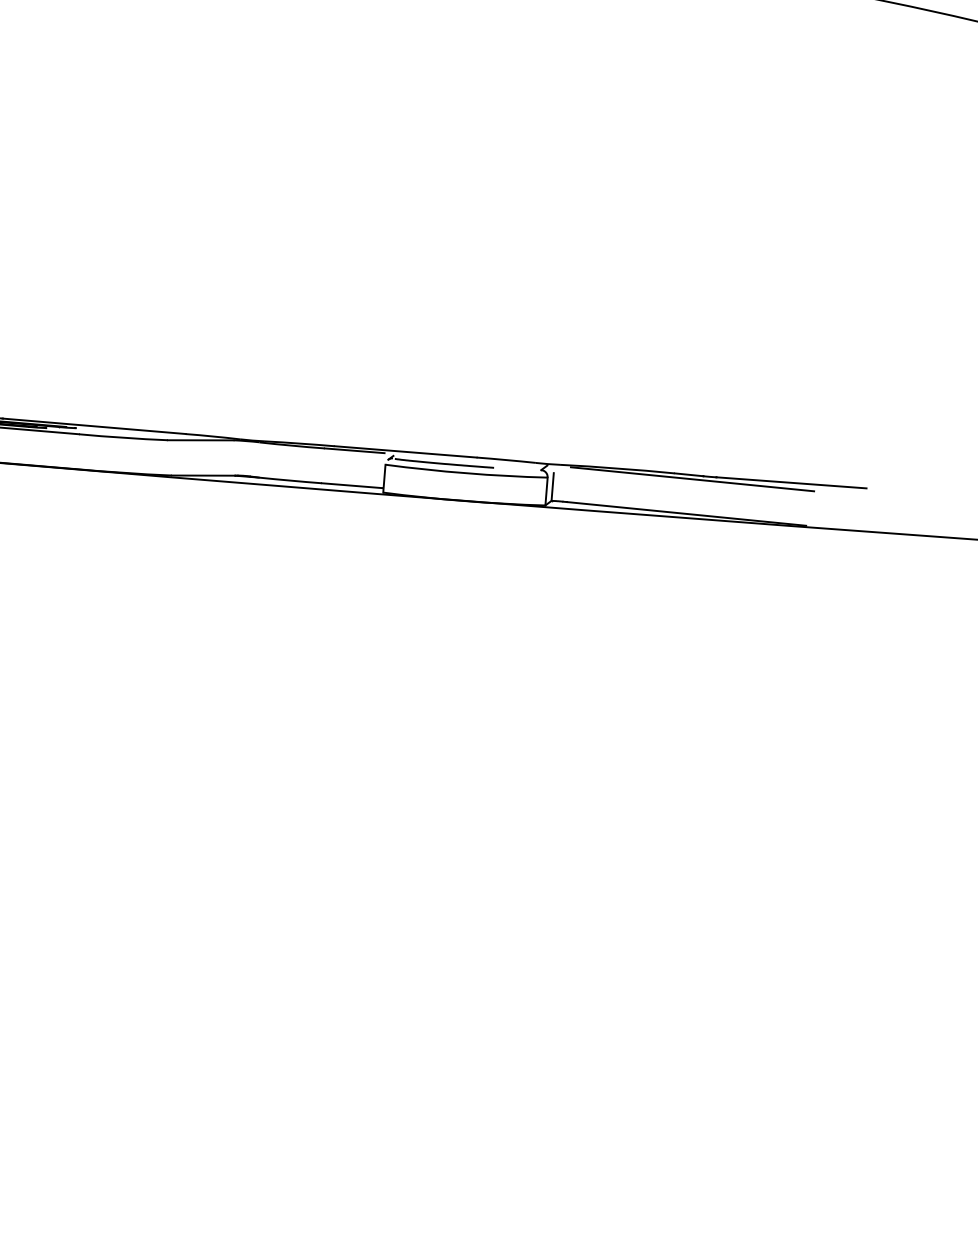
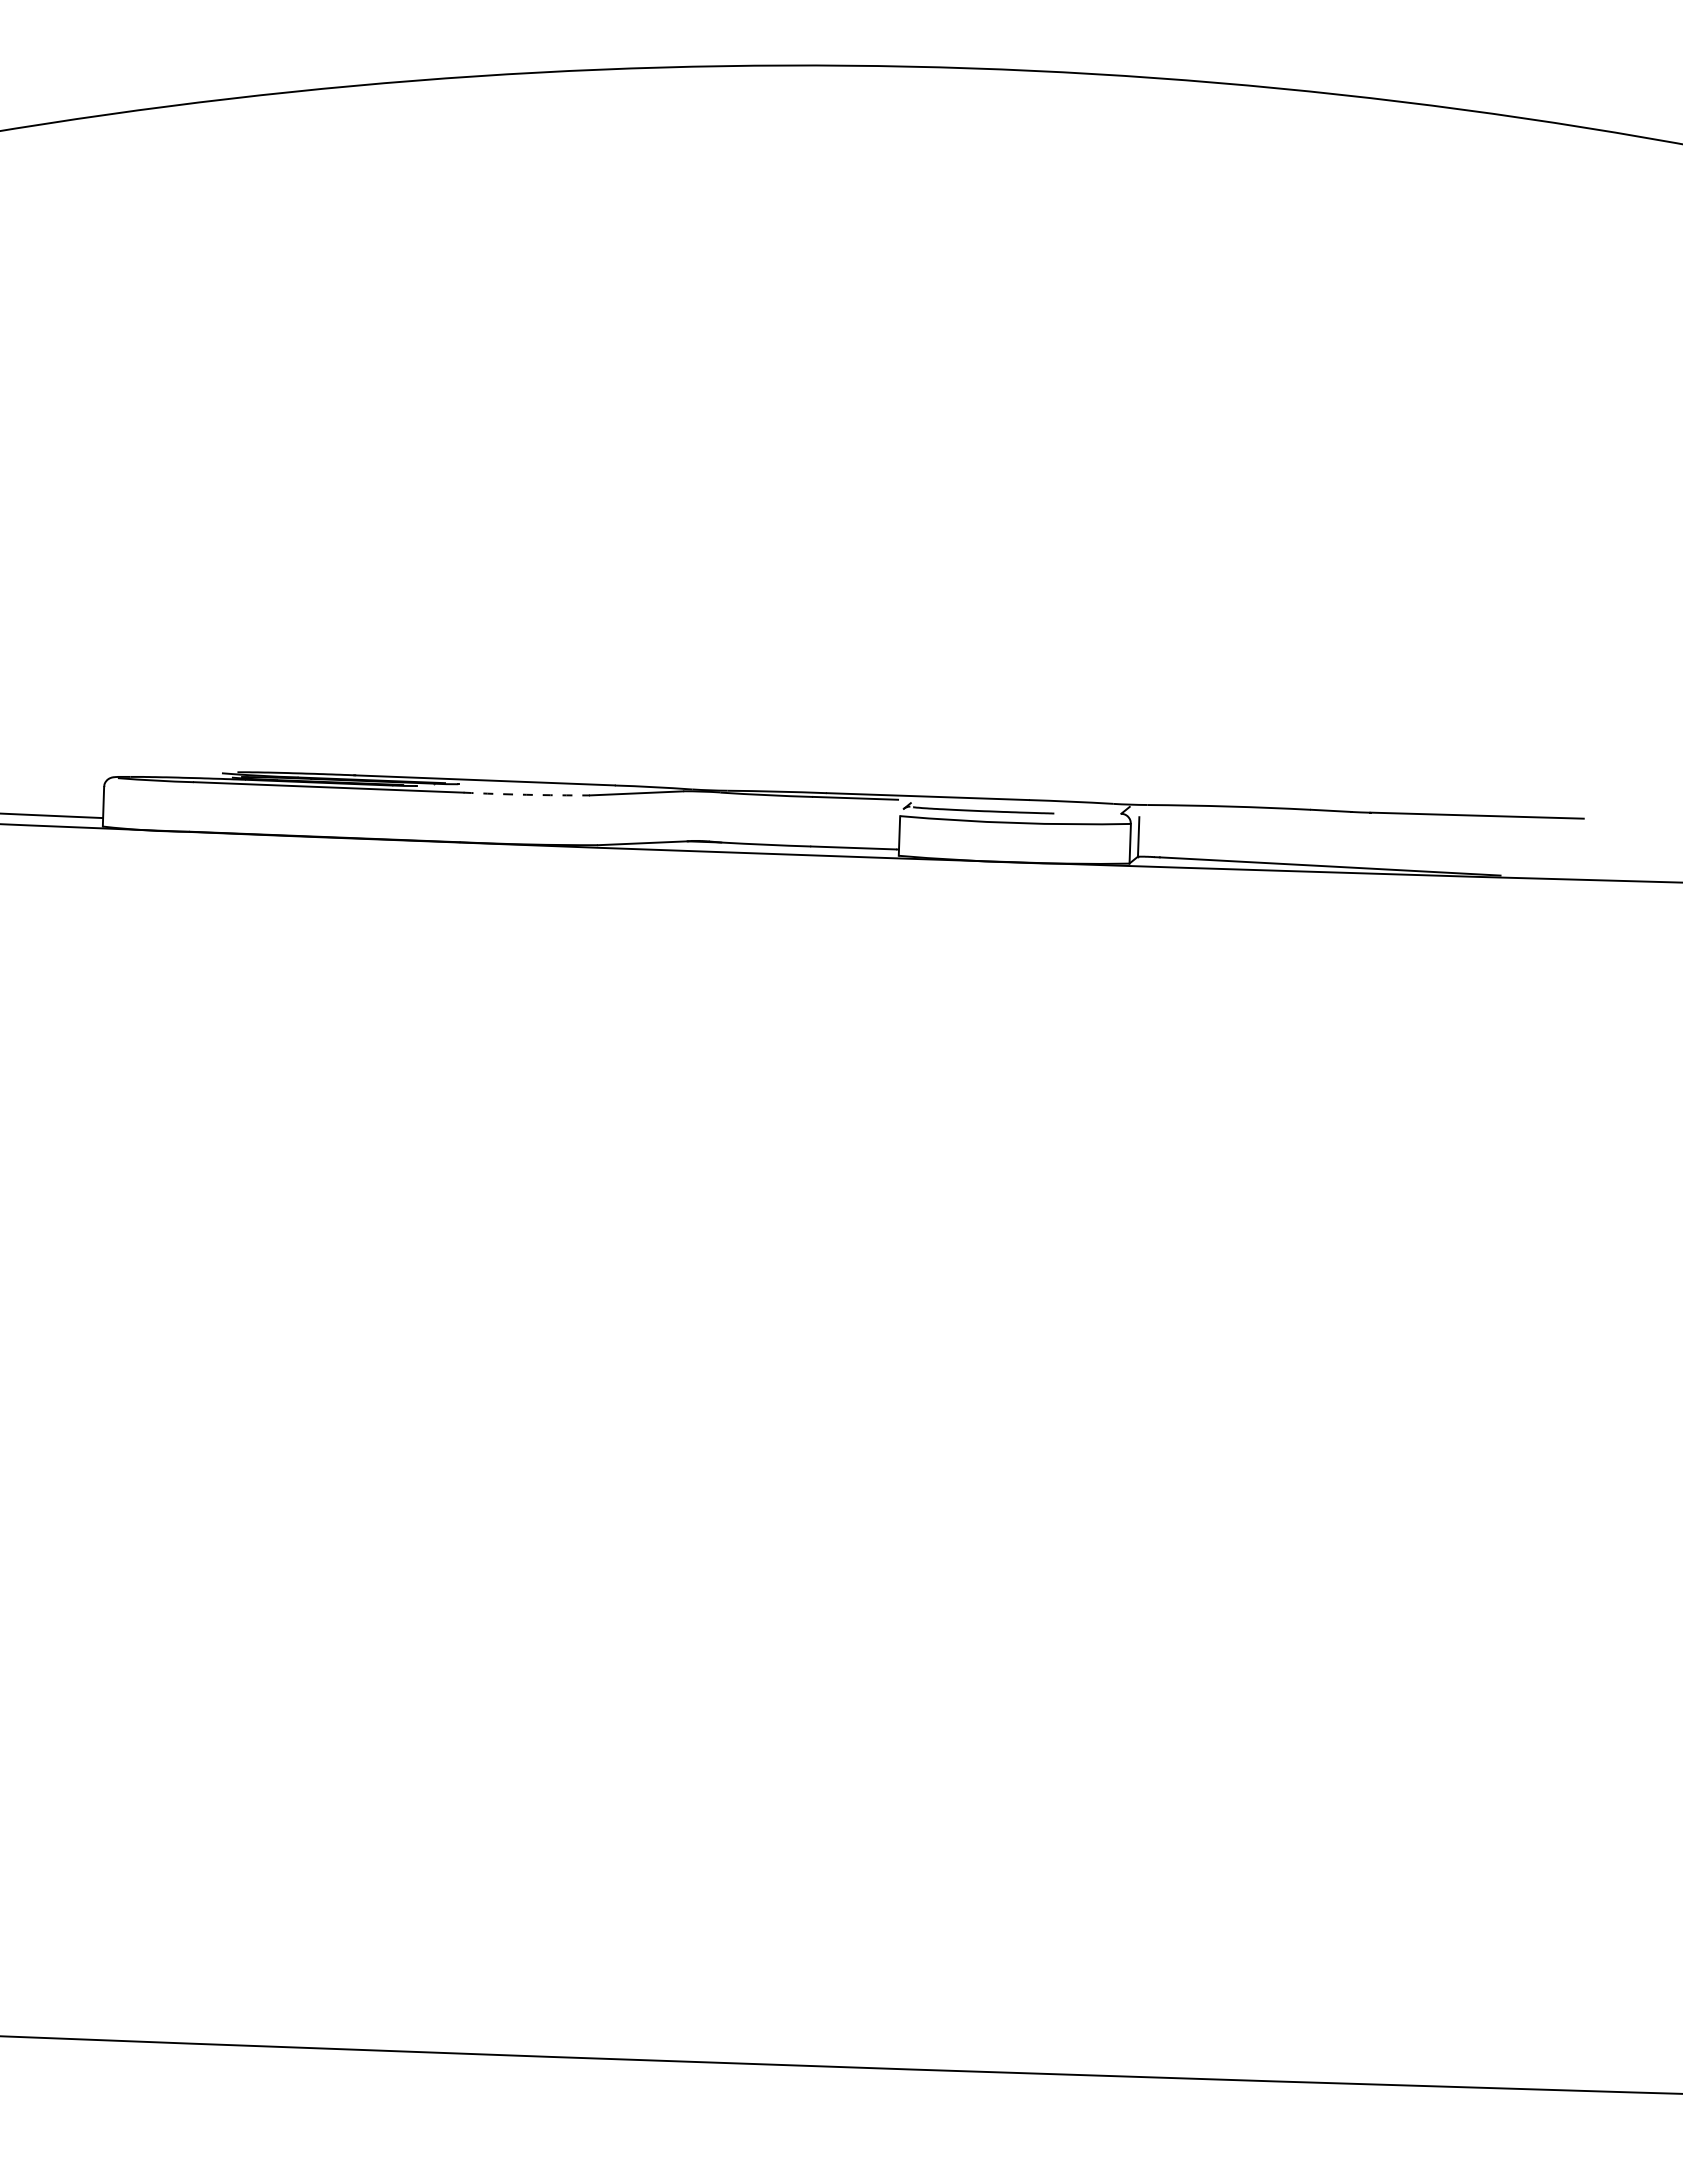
arc: (123, 437) -> (526, 794), solid -> dashed
line: (692, 478) -> (1336, 816), removed

